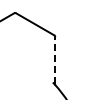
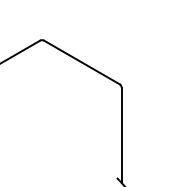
line: (55, 60) -> (122, 134), dashed -> solid

